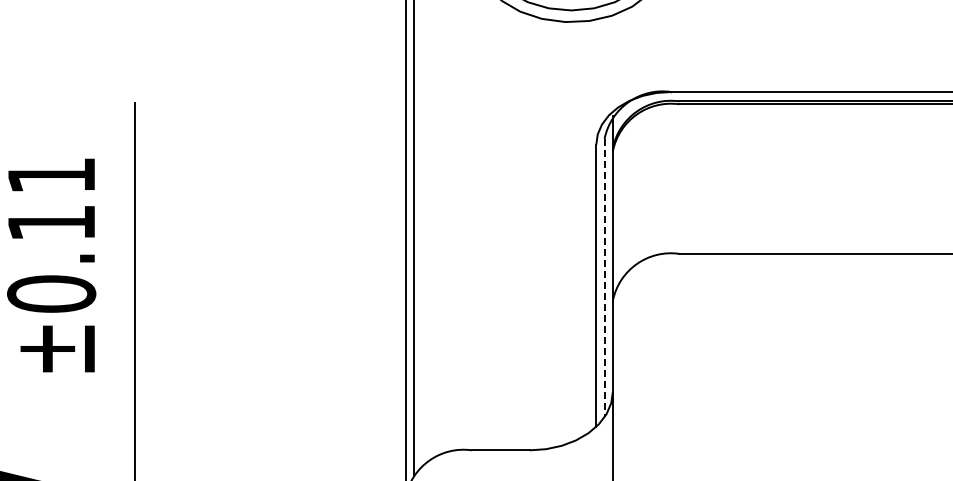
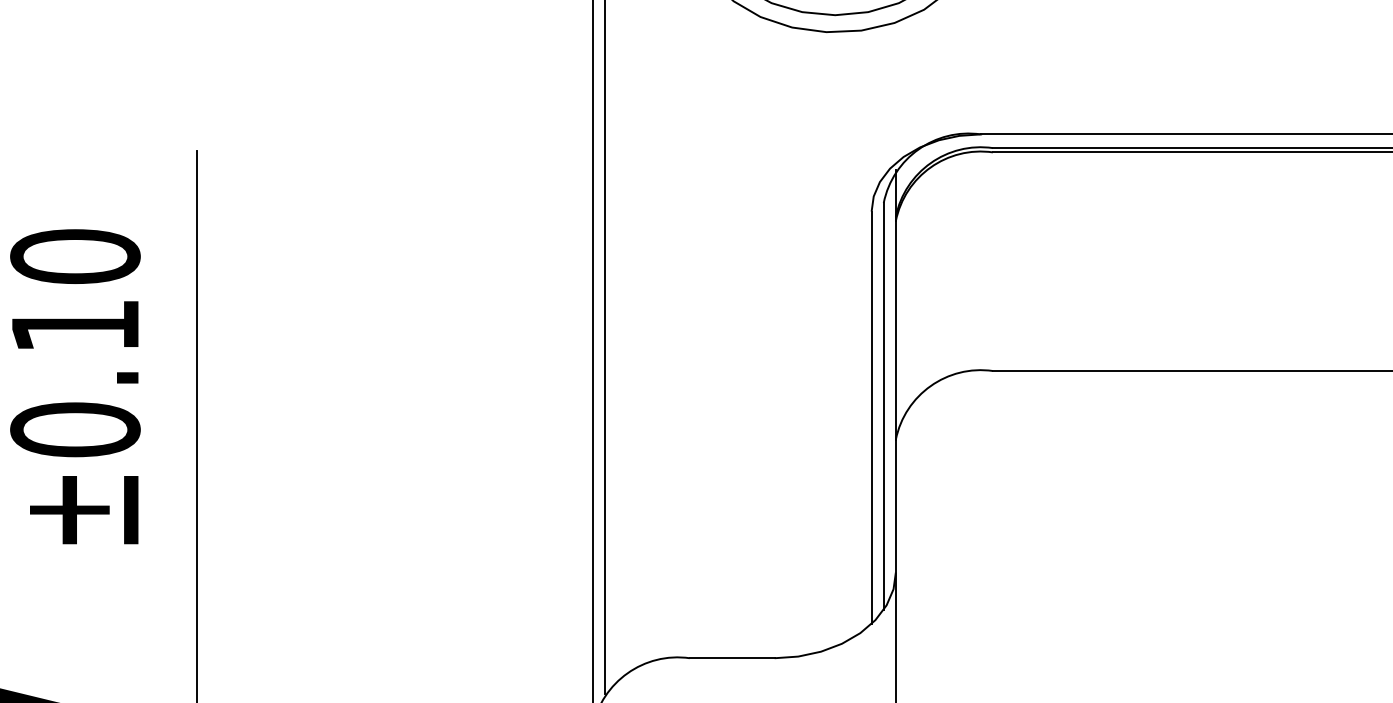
text: (51, 175) -> (75, 256), ±0.11 -> ±0.10
line: (604, 278) -> (883, 407), dashed -> solid

